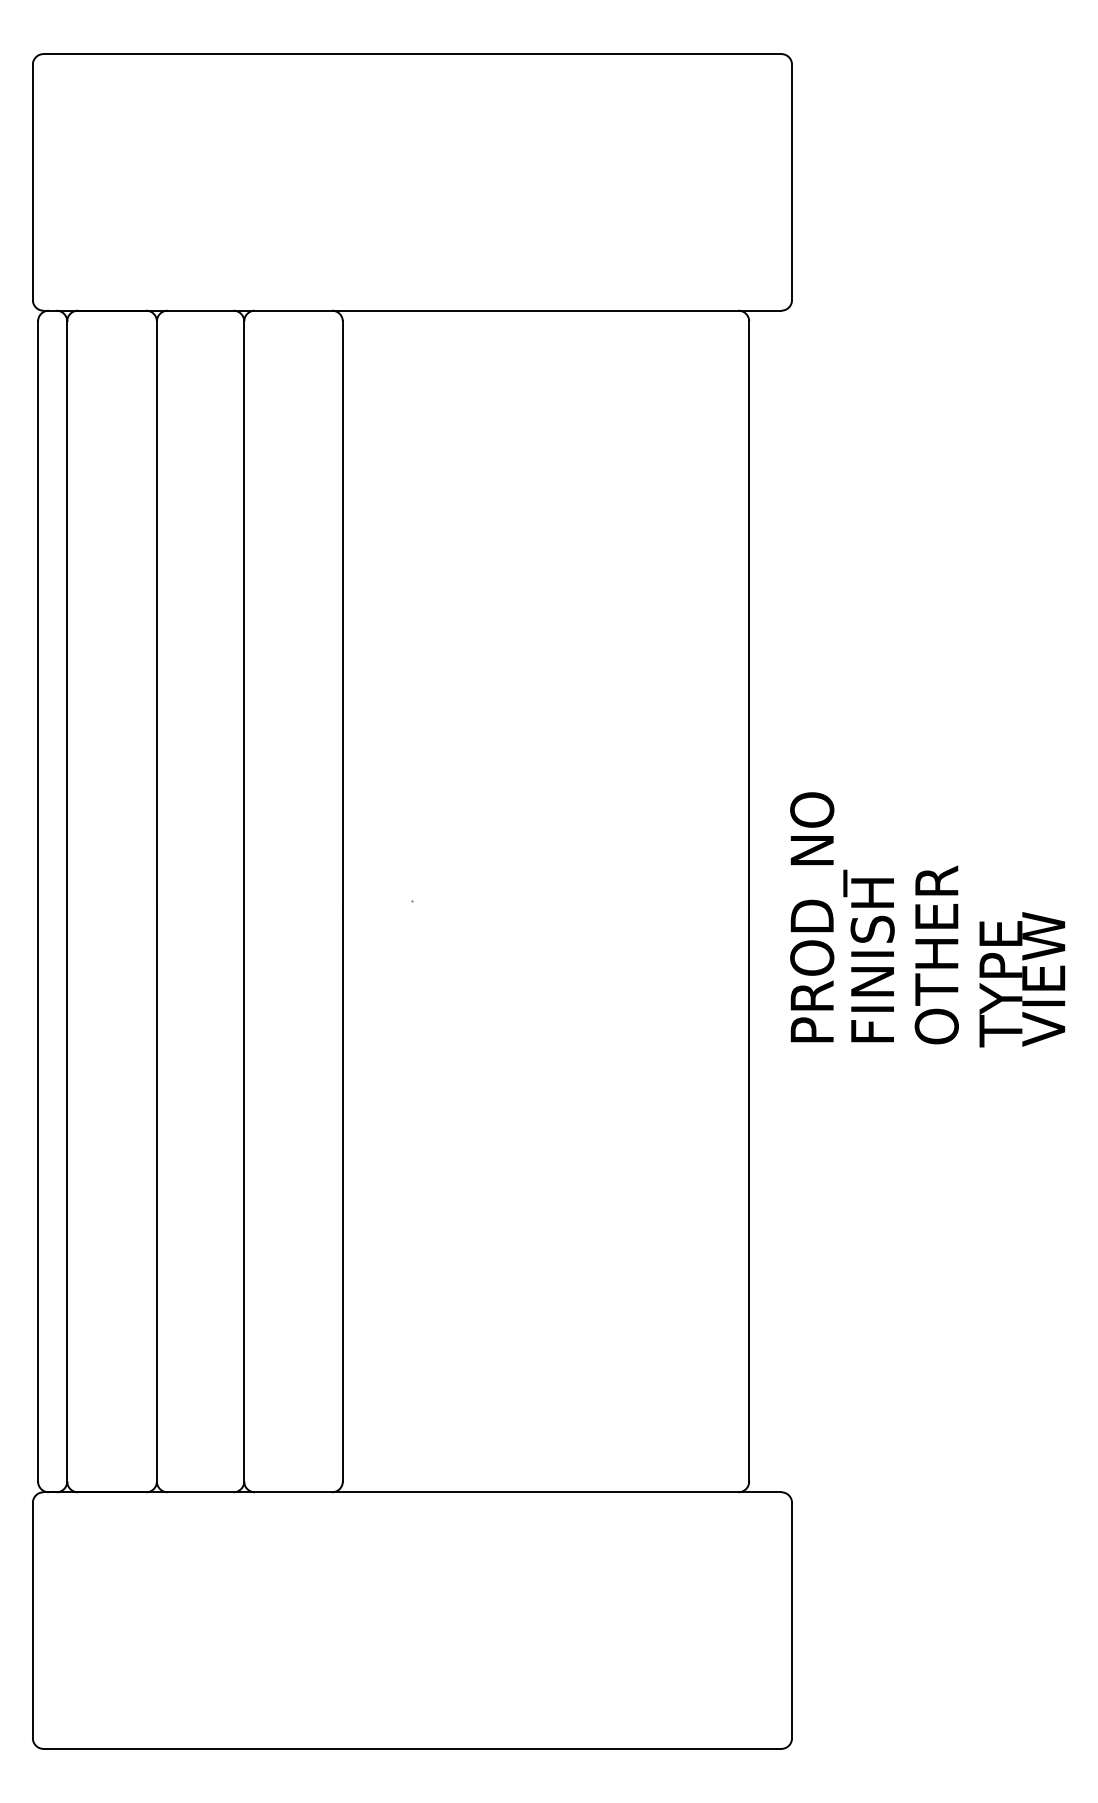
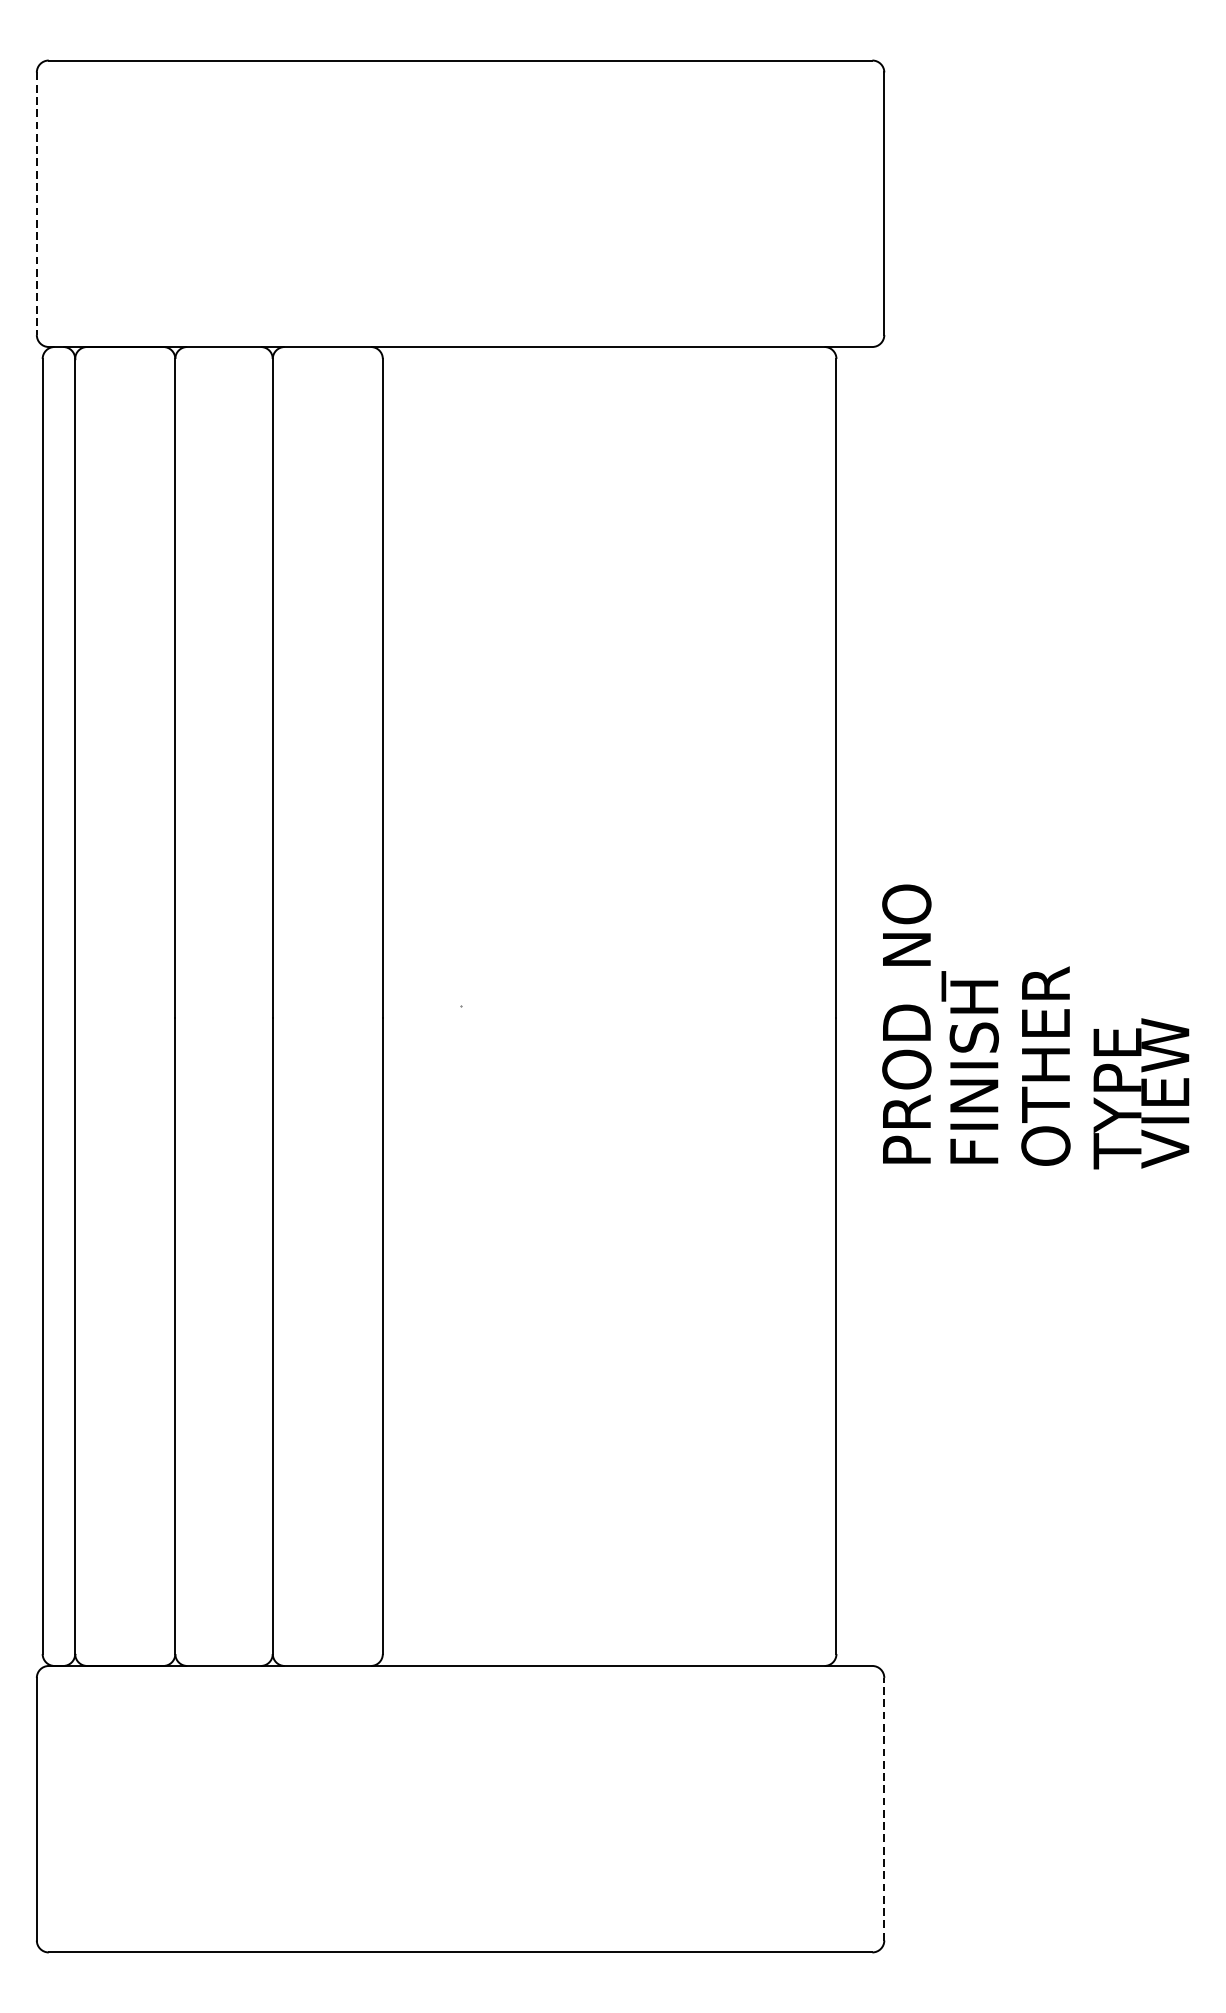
line: (32, 182) -> (36, 203), solid -> dashed
line: (792, 1620) -> (884, 1809), solid -> dashed

